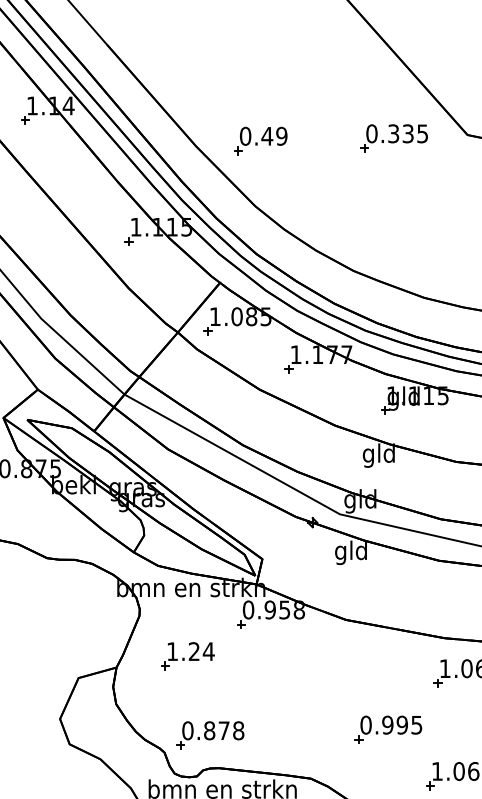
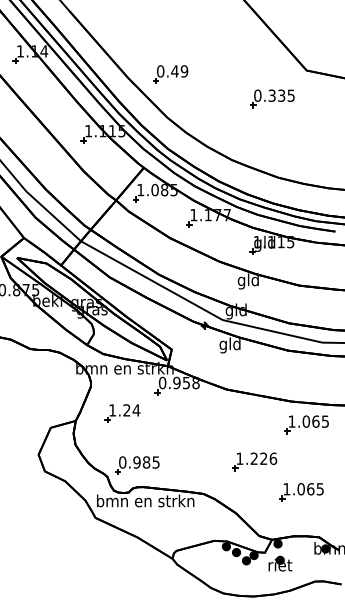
part: (394, 137) -> (272, 98), moved
text: (391, 724) -> (256, 458), 0.995 -> 1.226
text: (224, 730) -> (146, 462), 0.878 -> 0.985

